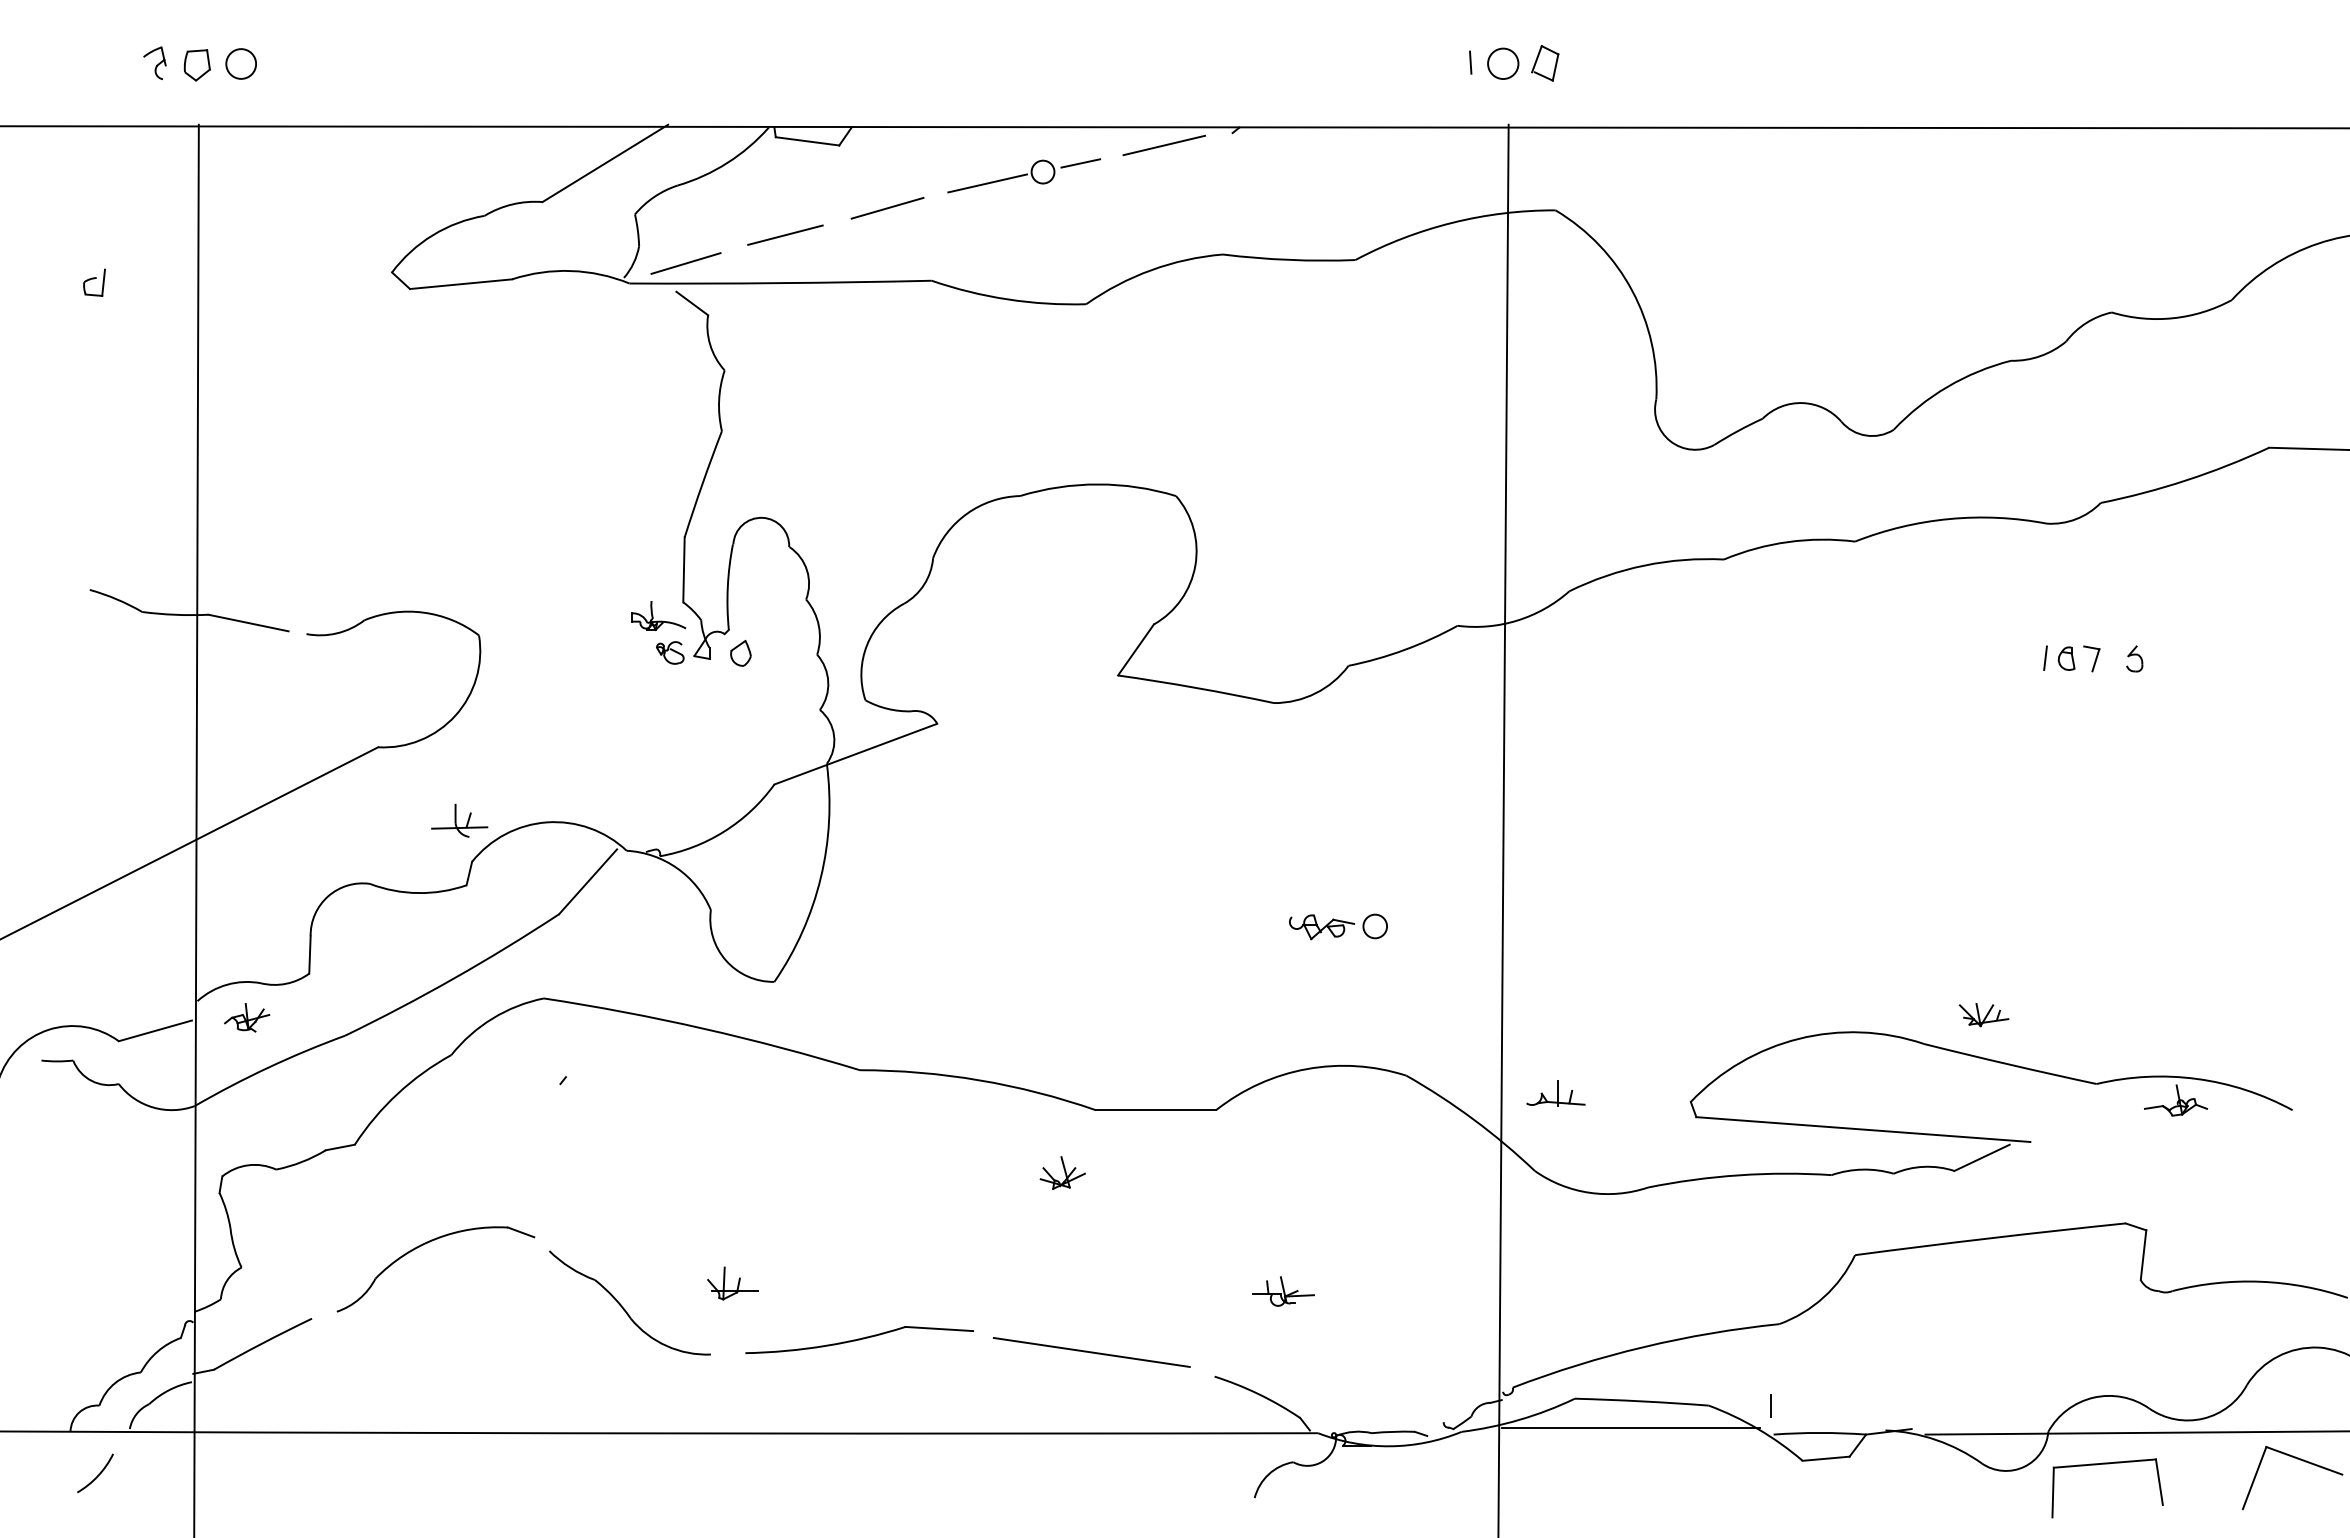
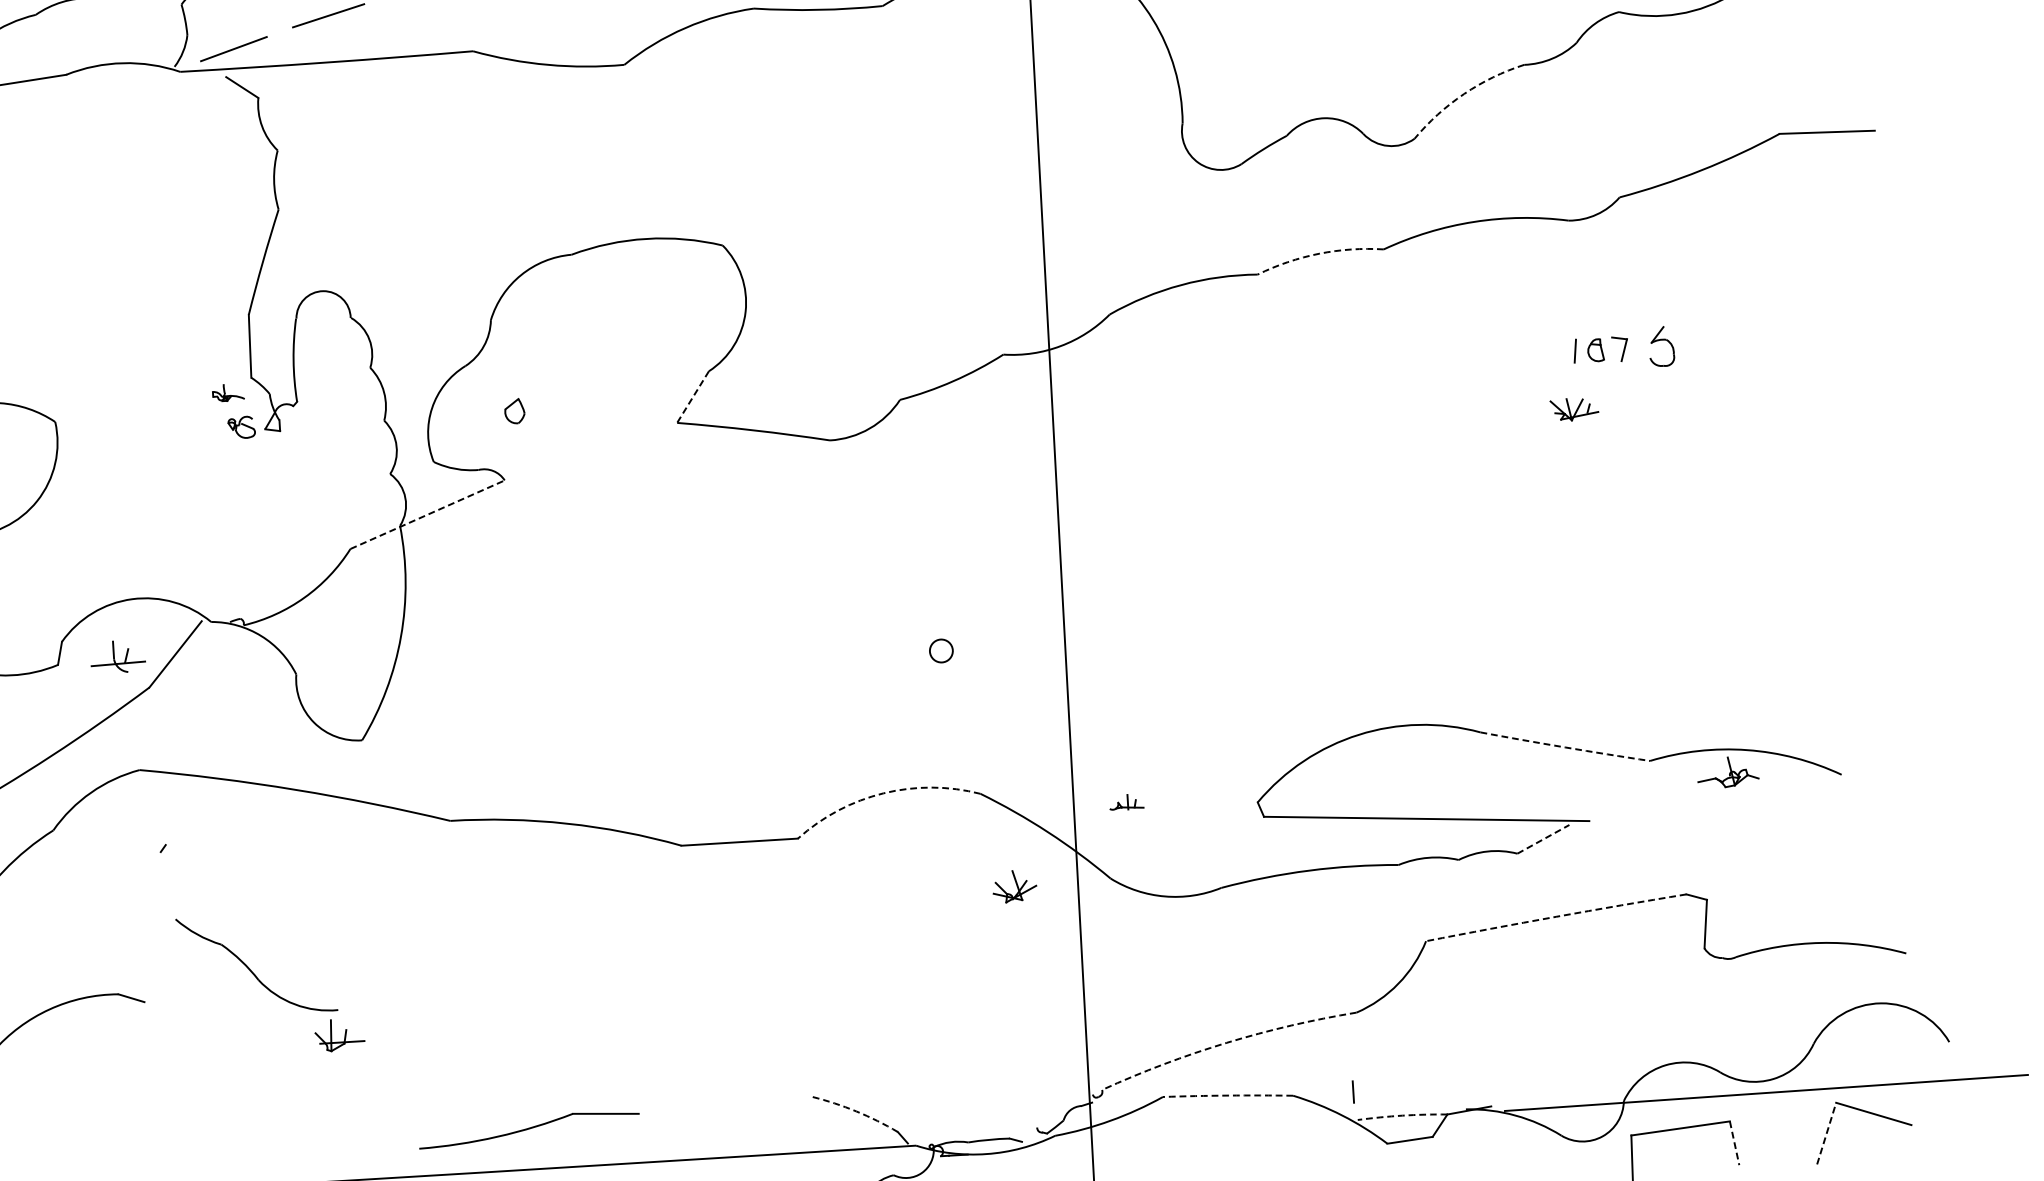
arc: (1947, 386) -> (1464, 93), solid -> dashed
arc: (1788, 542) -> (1319, 254), solid -> dashed
part: (658, 616) -> (228, 392), size x0.6
line: (1135, 650) -> (692, 397), solid -> dashed
part: (740, 652) -> (514, 410), moved
part: (2134, 658) -> (1661, 346), size x1.6
line: (855, 754) -> (427, 515), solid -> dashed
part: (459, 820) -> (117, 656), moved
part: (1321, 927) -> (889, 655), removed
part: (1983, 1015) -> (1574, 409), moved
arc: (2010, 1064) -> (1565, 747), solid -> dashed
arc: (1306, 1069) -> (883, 793), solid -> dashed
part: (1555, 1093) -> (1126, 802), size x0.6
line: (1982, 1157) -> (1543, 838), solid -> dashed
part: (1062, 1172) -> (1014, 885), moved
arc: (1990, 1238) -> (1556, 917), solid -> dashed
part: (1283, 1291) -> (874, 1010), removed
part: (622, 1305) -> (249, 967), moved
part: (859, 1339) -> (529, 1128), moved
arc: (1643, 1347) -> (1226, 1043), solid -> dashed
line: (1091, 1351) -> (691, 1079), removed
arc: (1258, 1394) -> (855, 1111), solid -> dashed
arc: (1641, 1401) -> (1227, 1095), solid -> dashed
line: (1630, 1427) -> (1218, 1121), removed
arc: (1819, 1432) -> (1402, 1115), solid -> dashed
line: (2254, 1477) -> (1826, 1133), solid -> dashed
line: (2159, 1482) -> (1734, 1143), solid -> dashed

